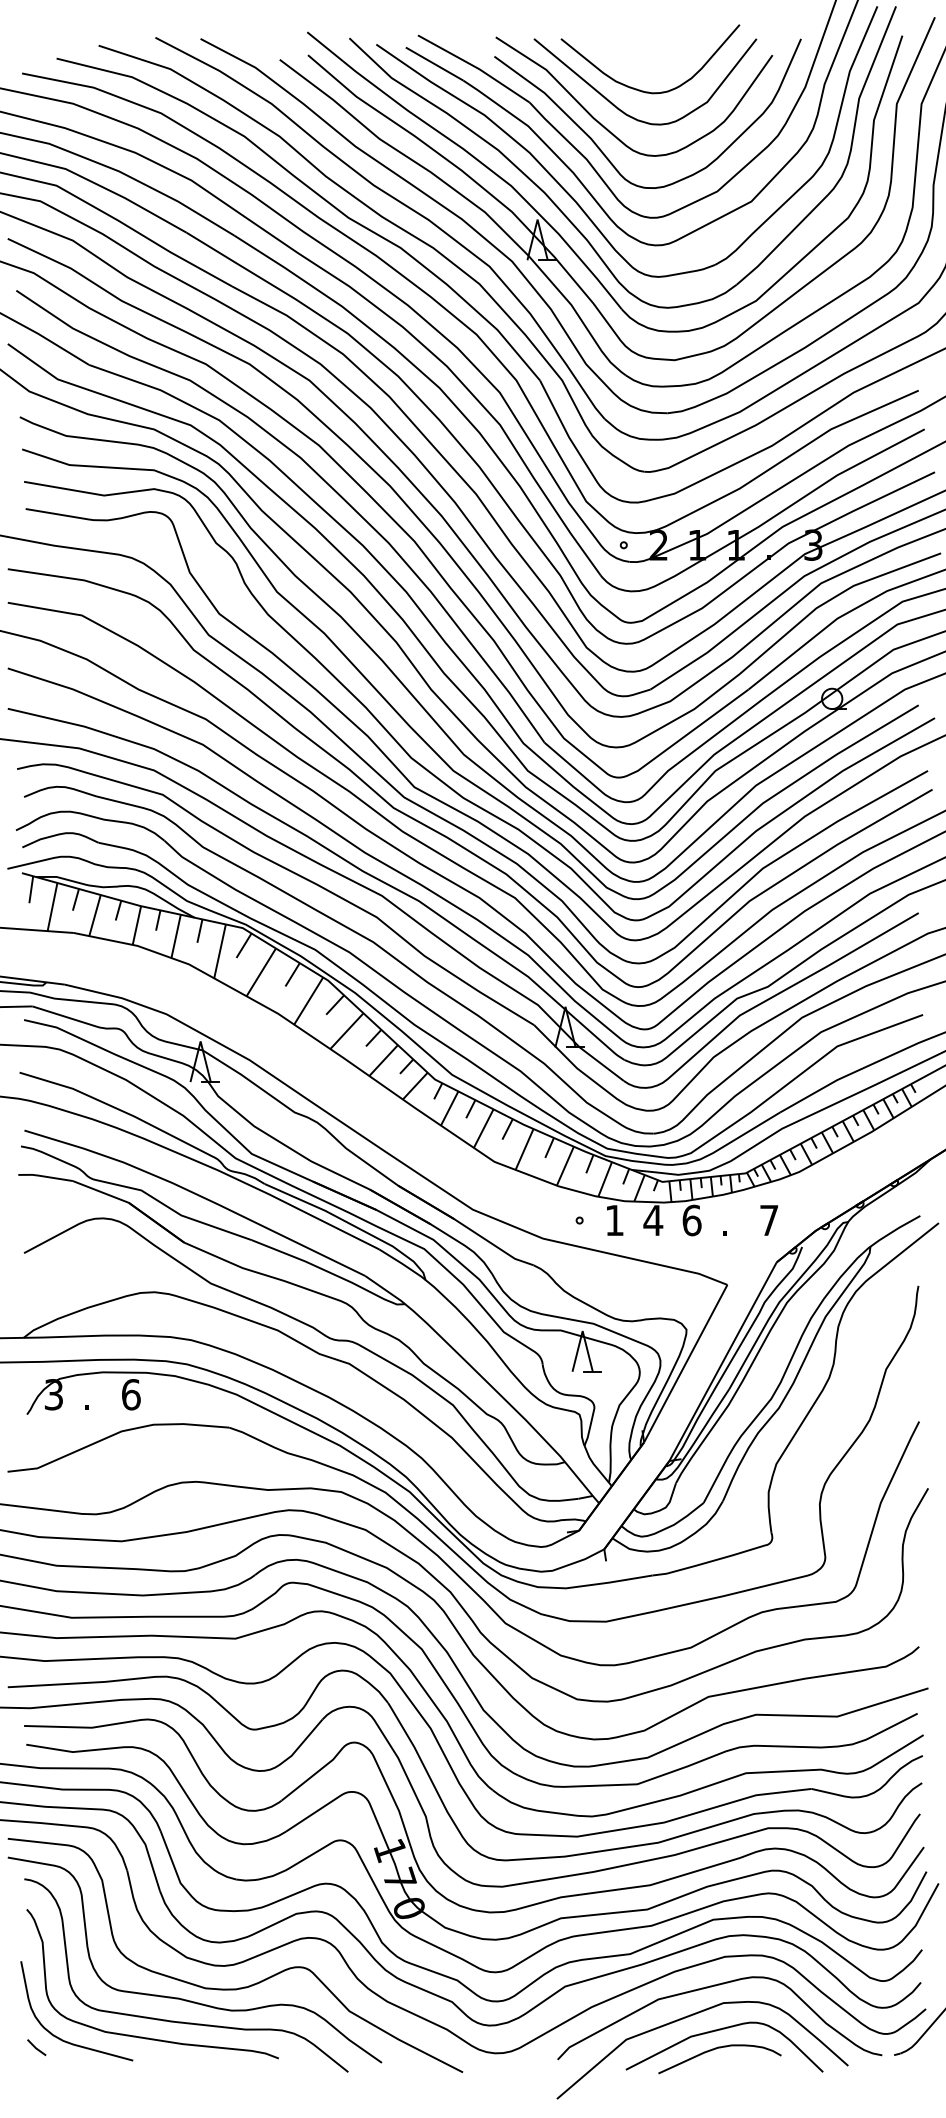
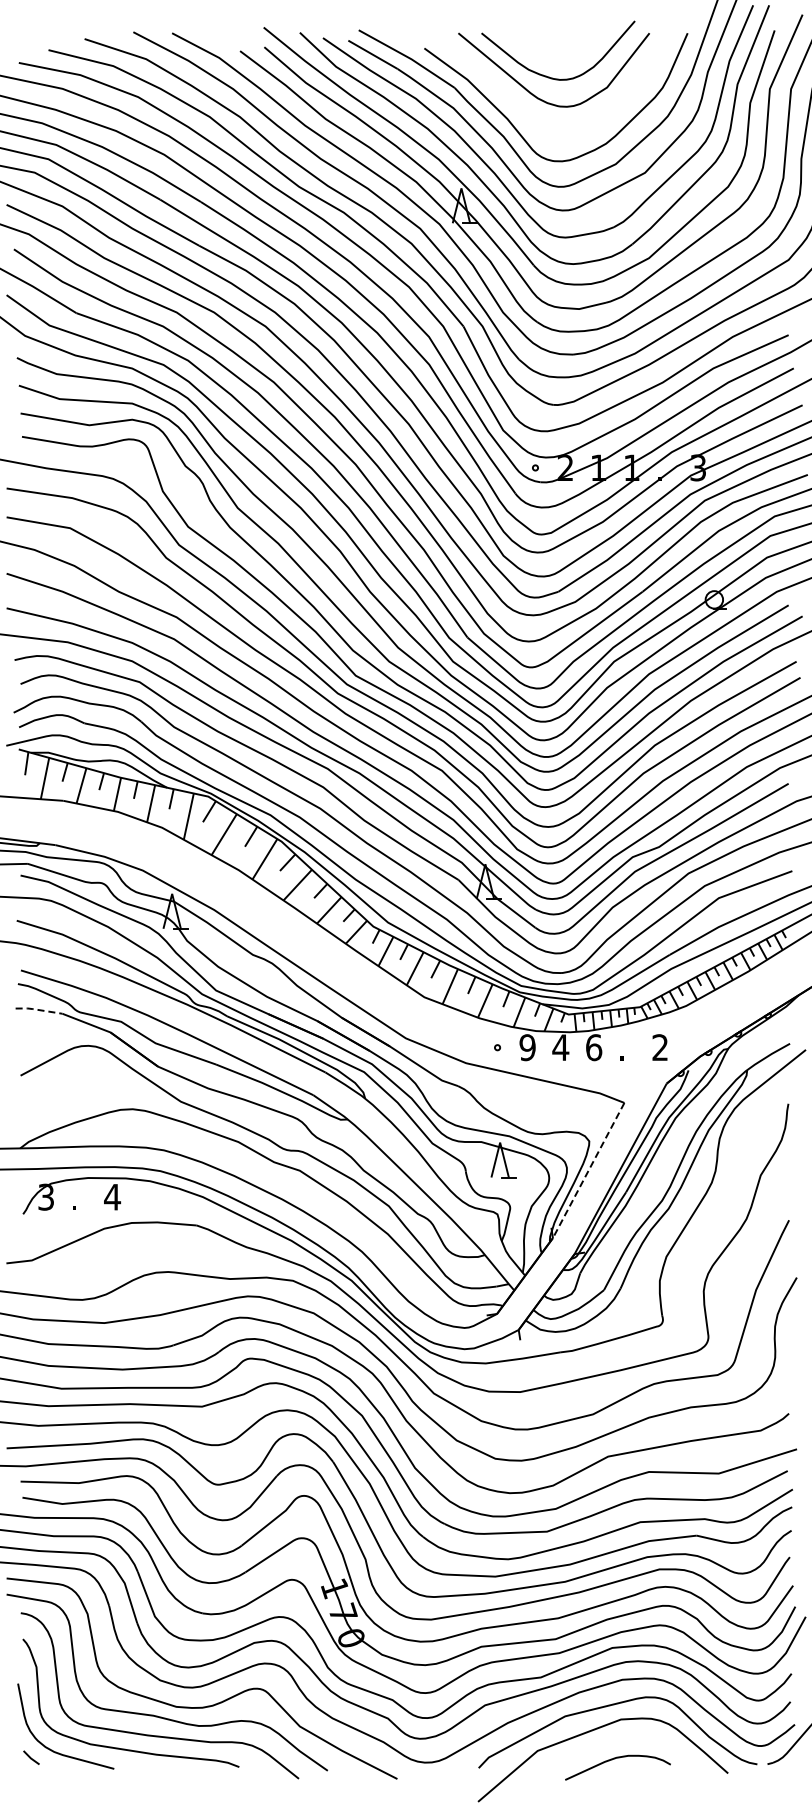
curve: (609, 130) -> (523, 111), removed
line: (43, 1176) -> (37, 1009), solid -> dashed
text: (614, 1220) -> (527, 1047), 1 -> 9
text: (768, 1220) -> (659, 1047), 7 -> 2
line: (685, 1363) -> (588, 1170), solid -> dashed
text: (131, 1393) -> (112, 1196), 6 -> 4
curve: (719, 2031) -> (617, 1743), removed

